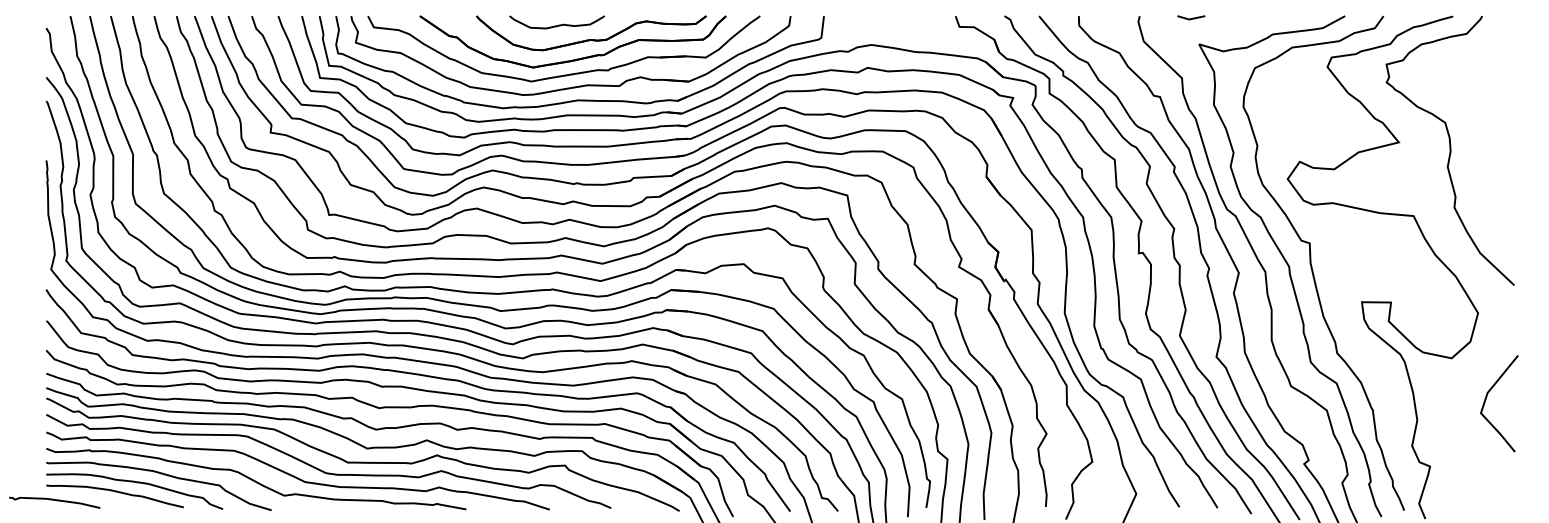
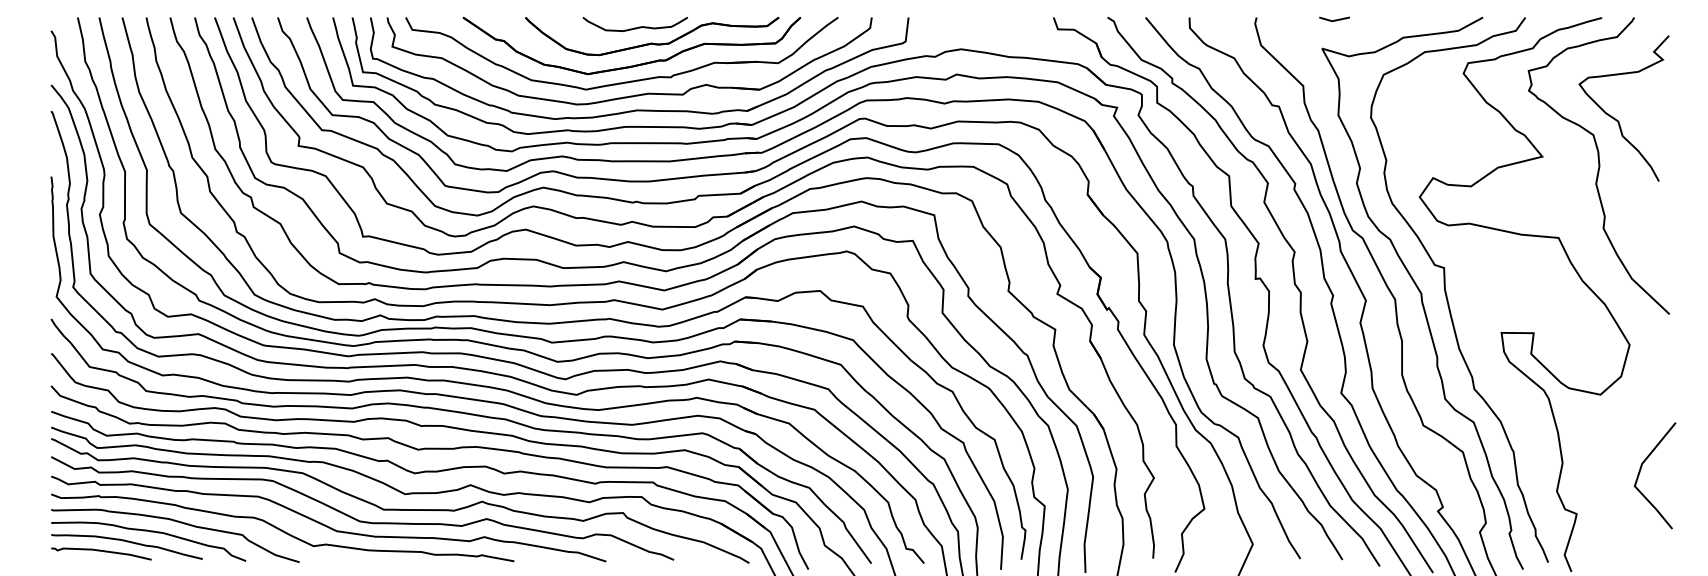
line: (1191, 17) -> (1334, 19), moved
curve: (557, 25) -> (635, 27), moved
curve: (1467, 108) -> (1617, 119), added
curve: (1487, 398) -> (1641, 469), moved
curve: (54, 500) -> (101, 551), moved

